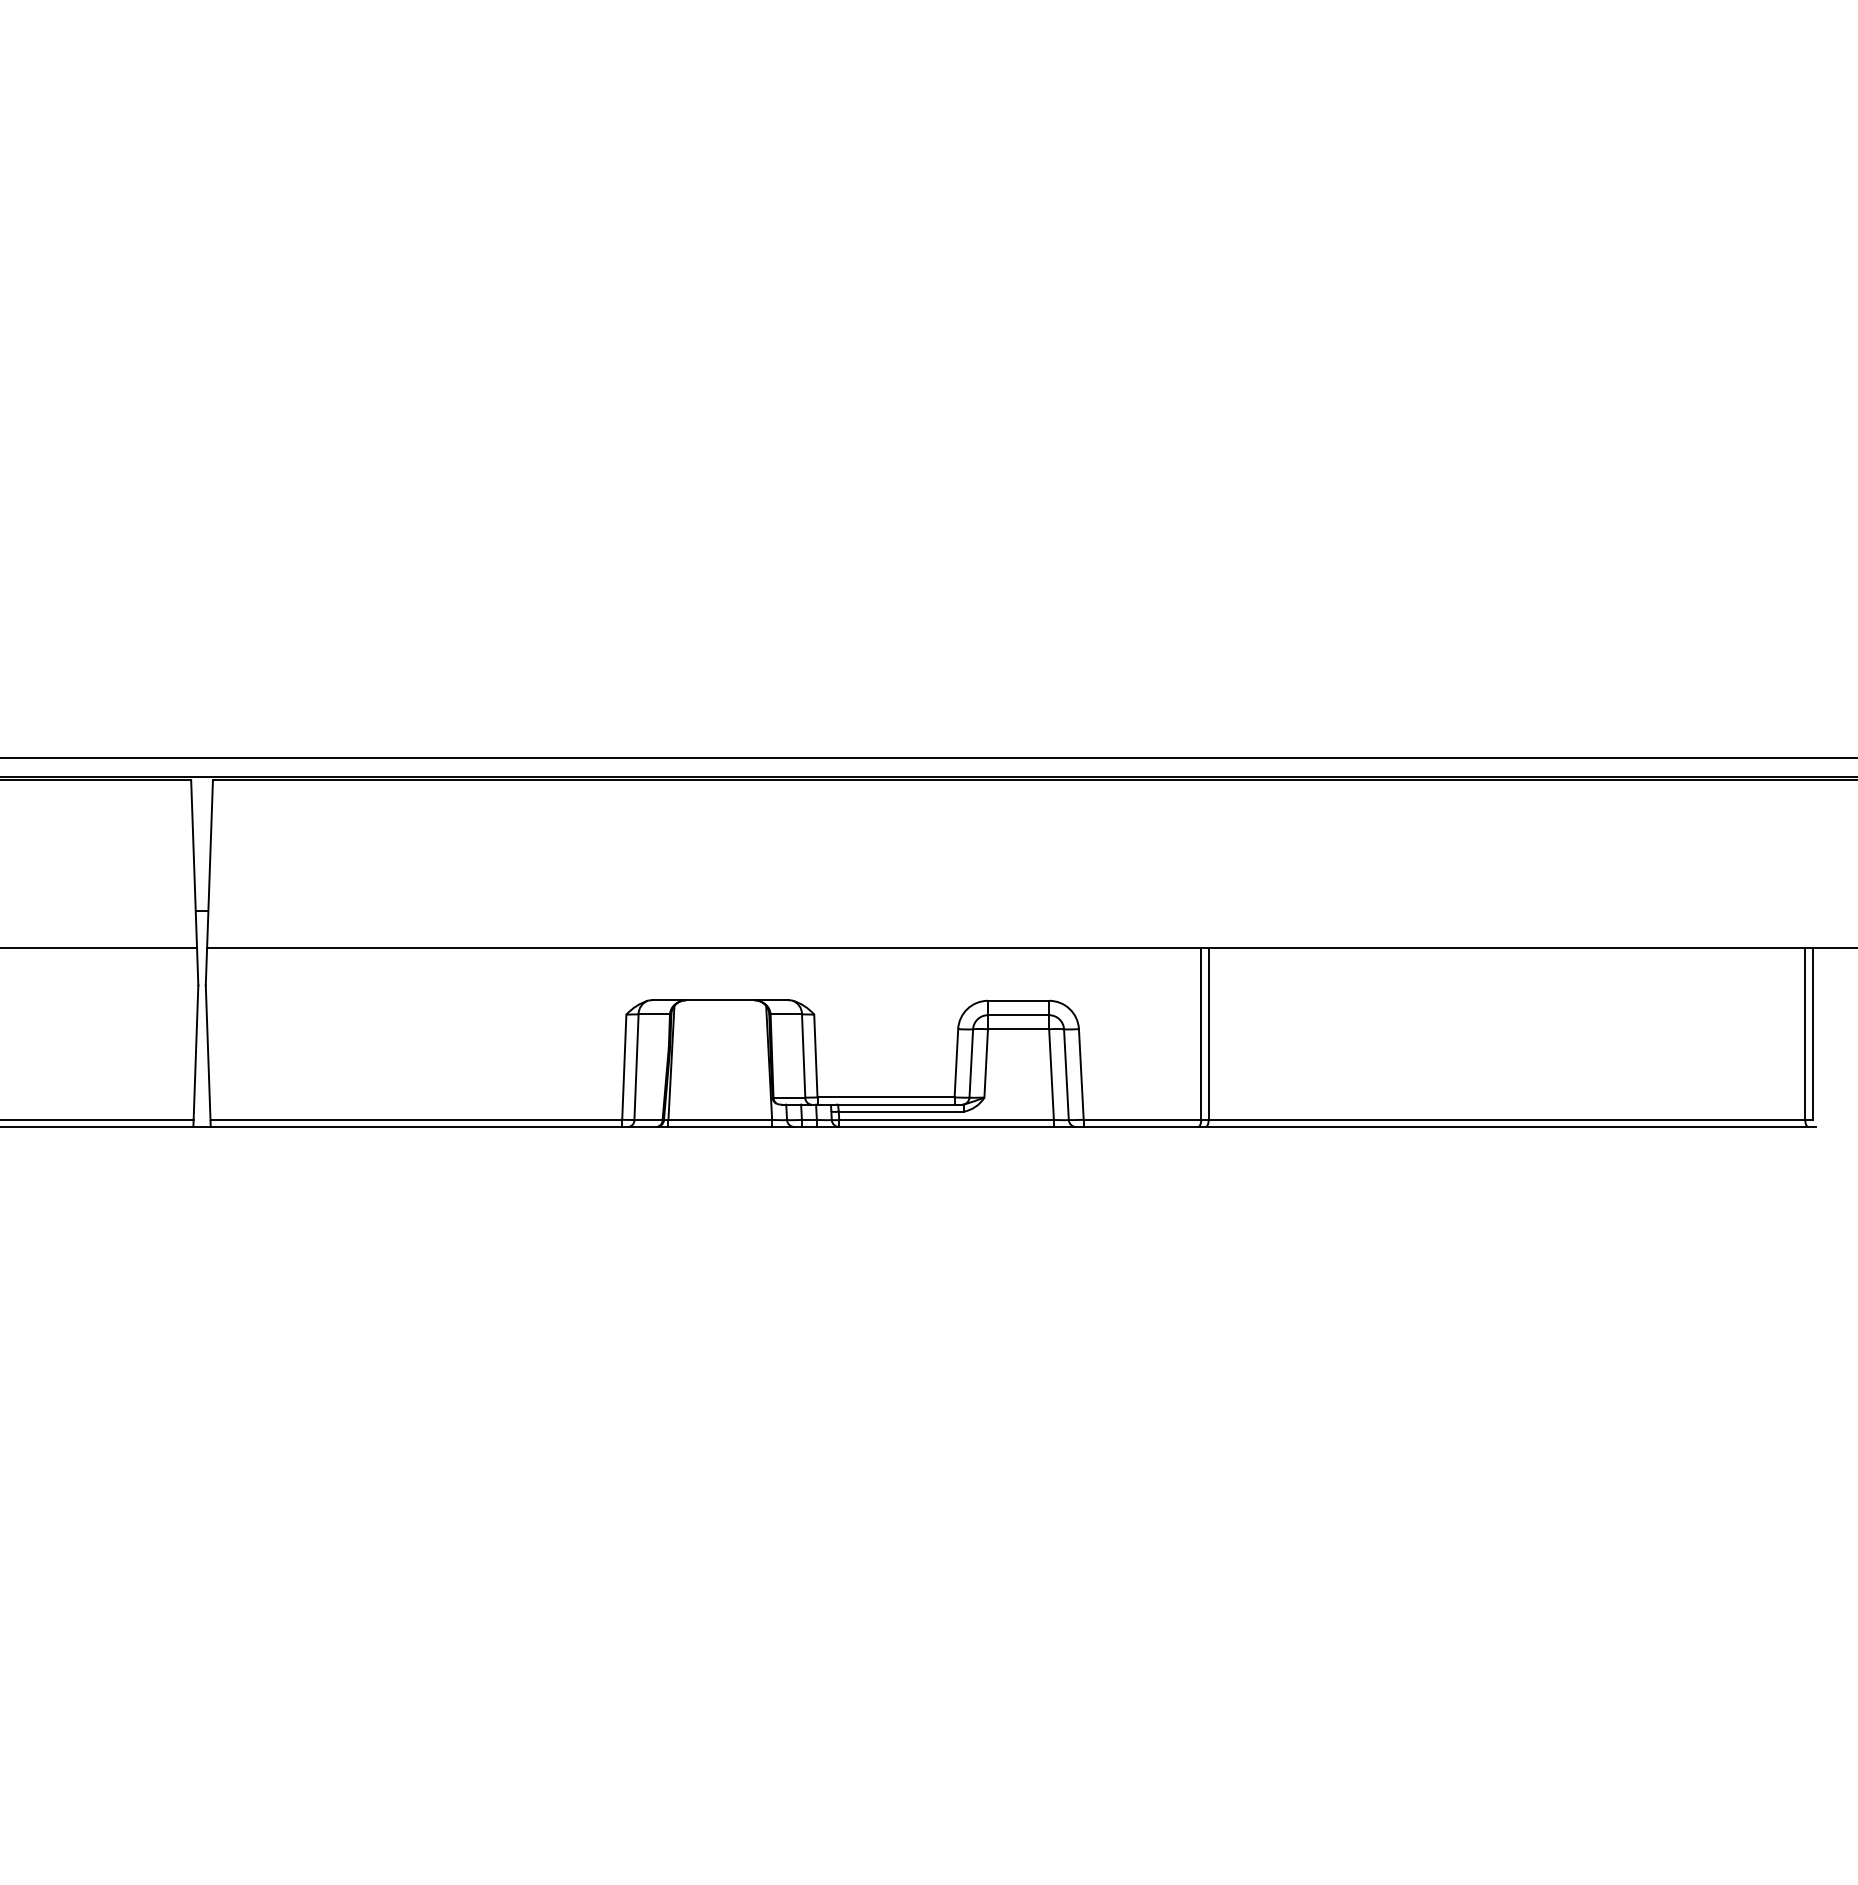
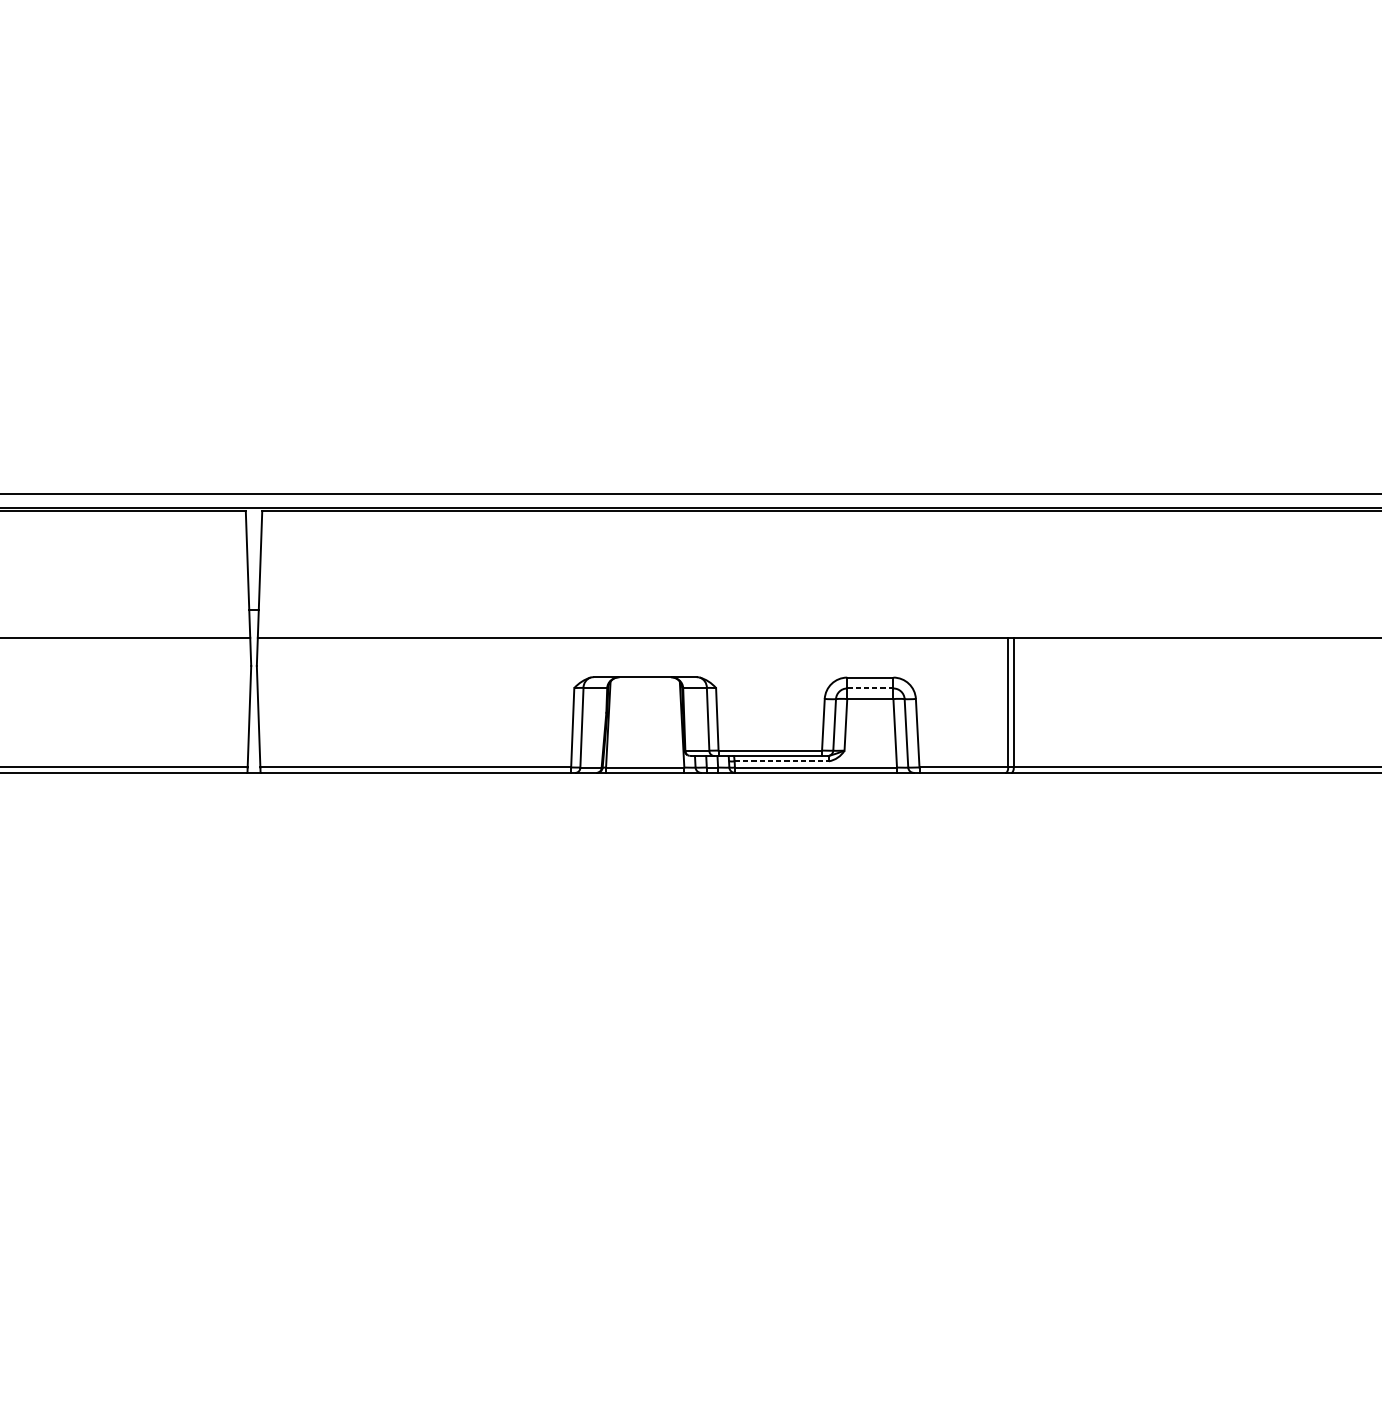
line: (1018, 1015) -> (870, 688), solid -> dashed
line: (901, 1111) -> (781, 761), solid -> dashed

